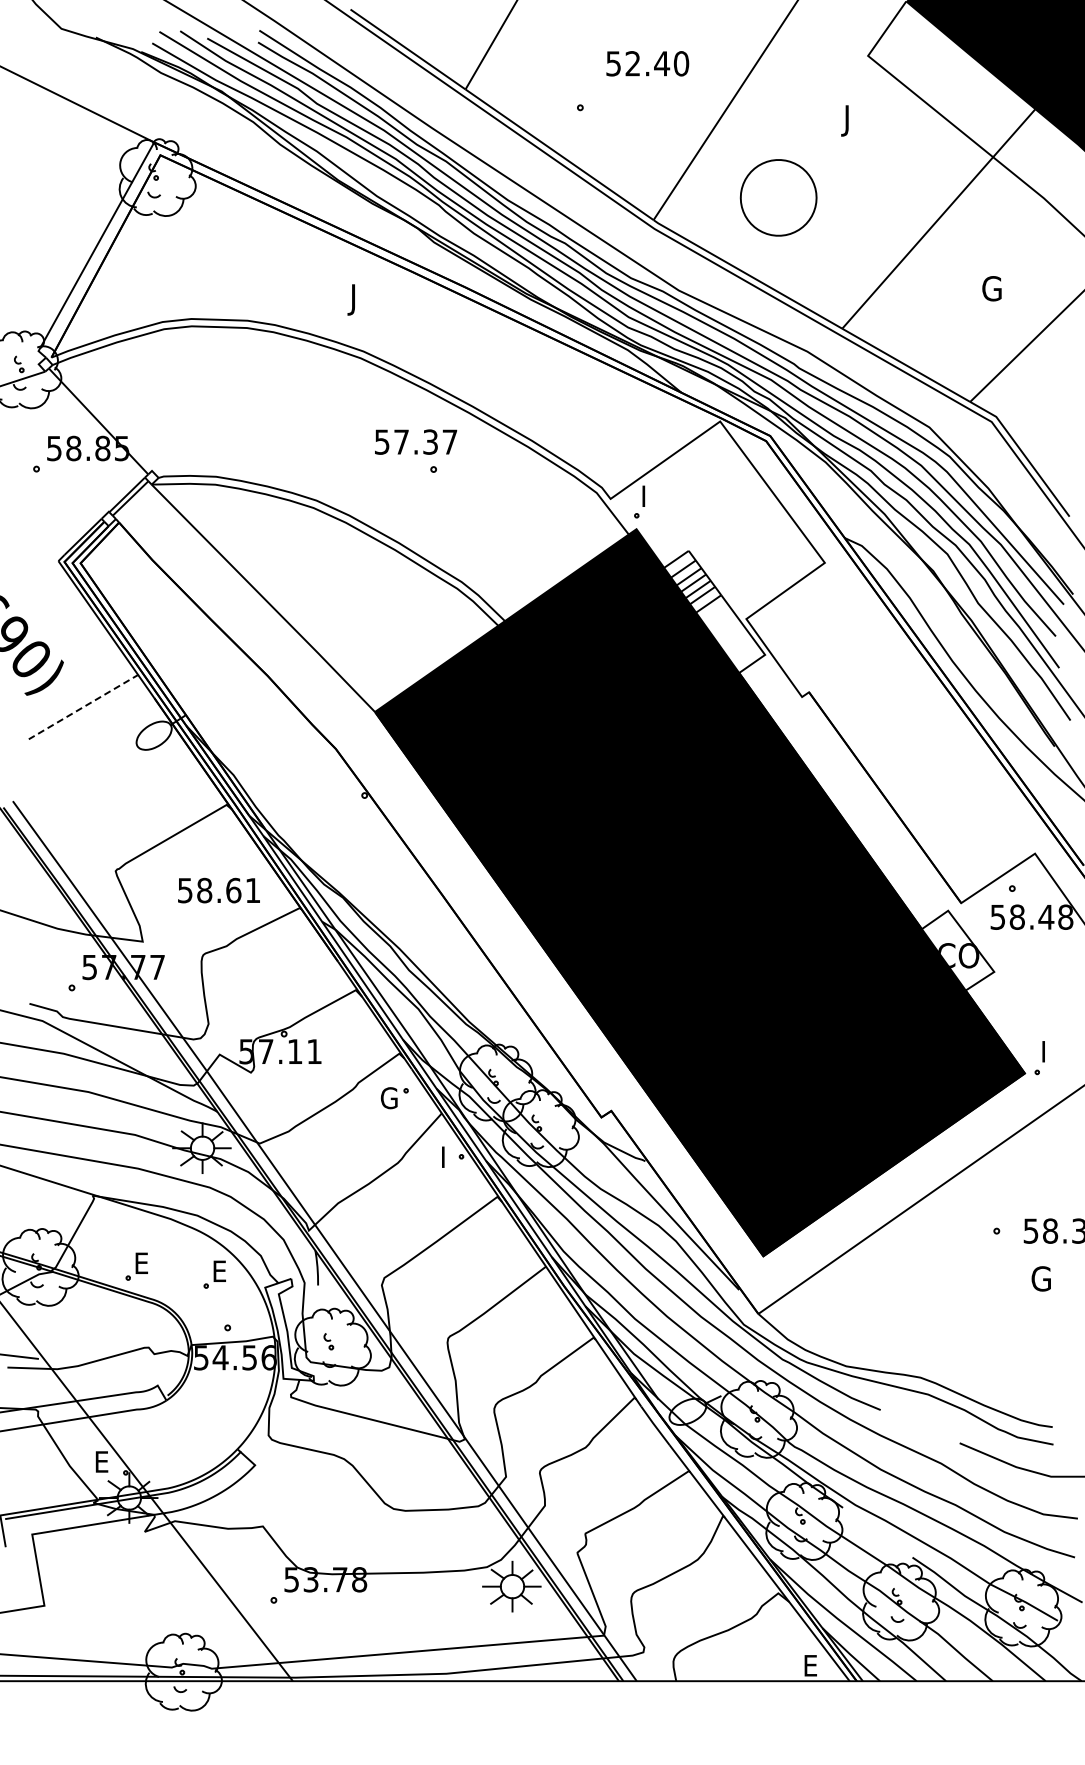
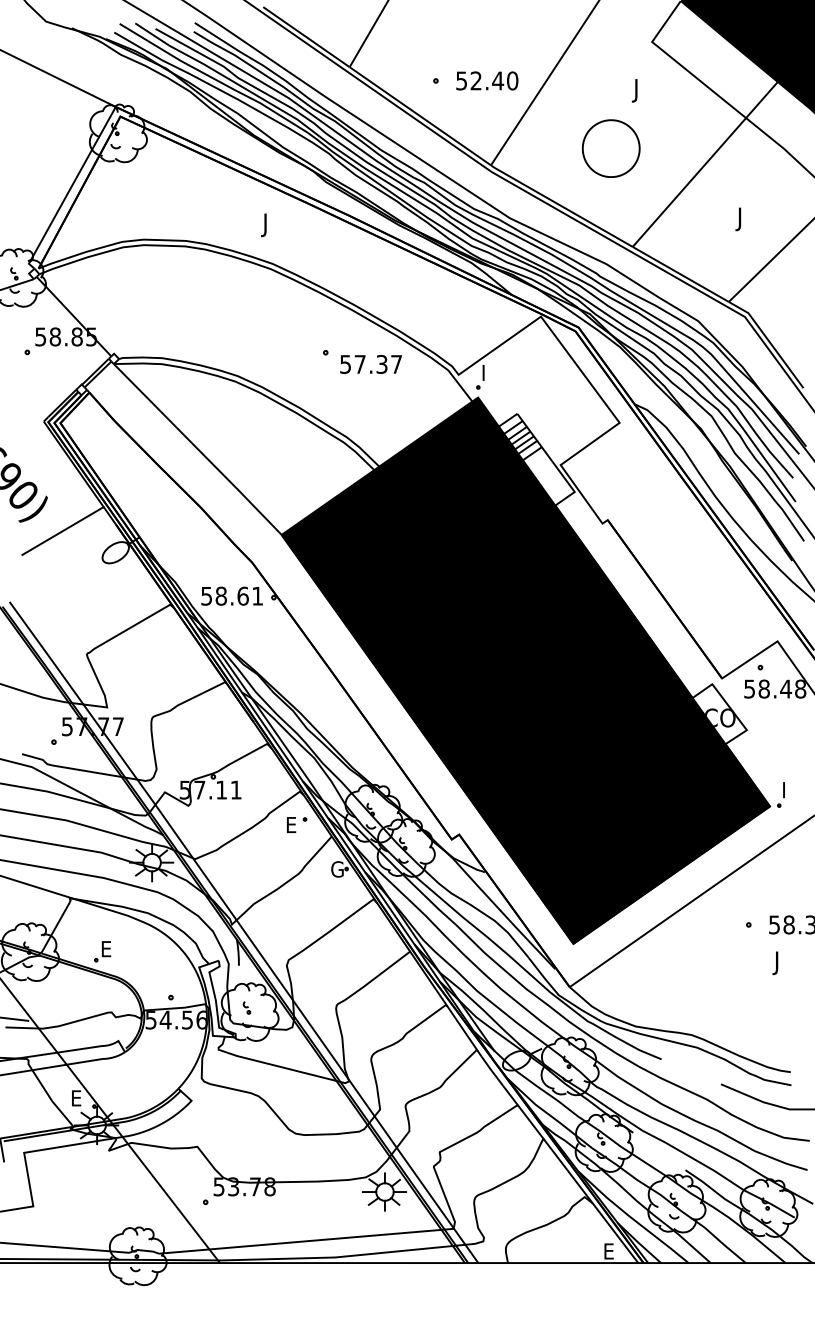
text: (647, 63) -> (487, 80), moved
part: (778, 197) -> (611, 148), moved
text: (990, 291) -> (744, 218), G -> J
text: (416, 441) -> (371, 363), moved
line: (84, 706) -> (63, 530), dashed -> solid
text: (218, 890) -> (231, 596), moved
text: (388, 1098) -> (291, 825), G -> E
text: (449, 1157) -> (337, 869), I -> G
part: (214, 1274) -> (161, 957), removed
text: (1039, 1281) -> (780, 962), G -> J

